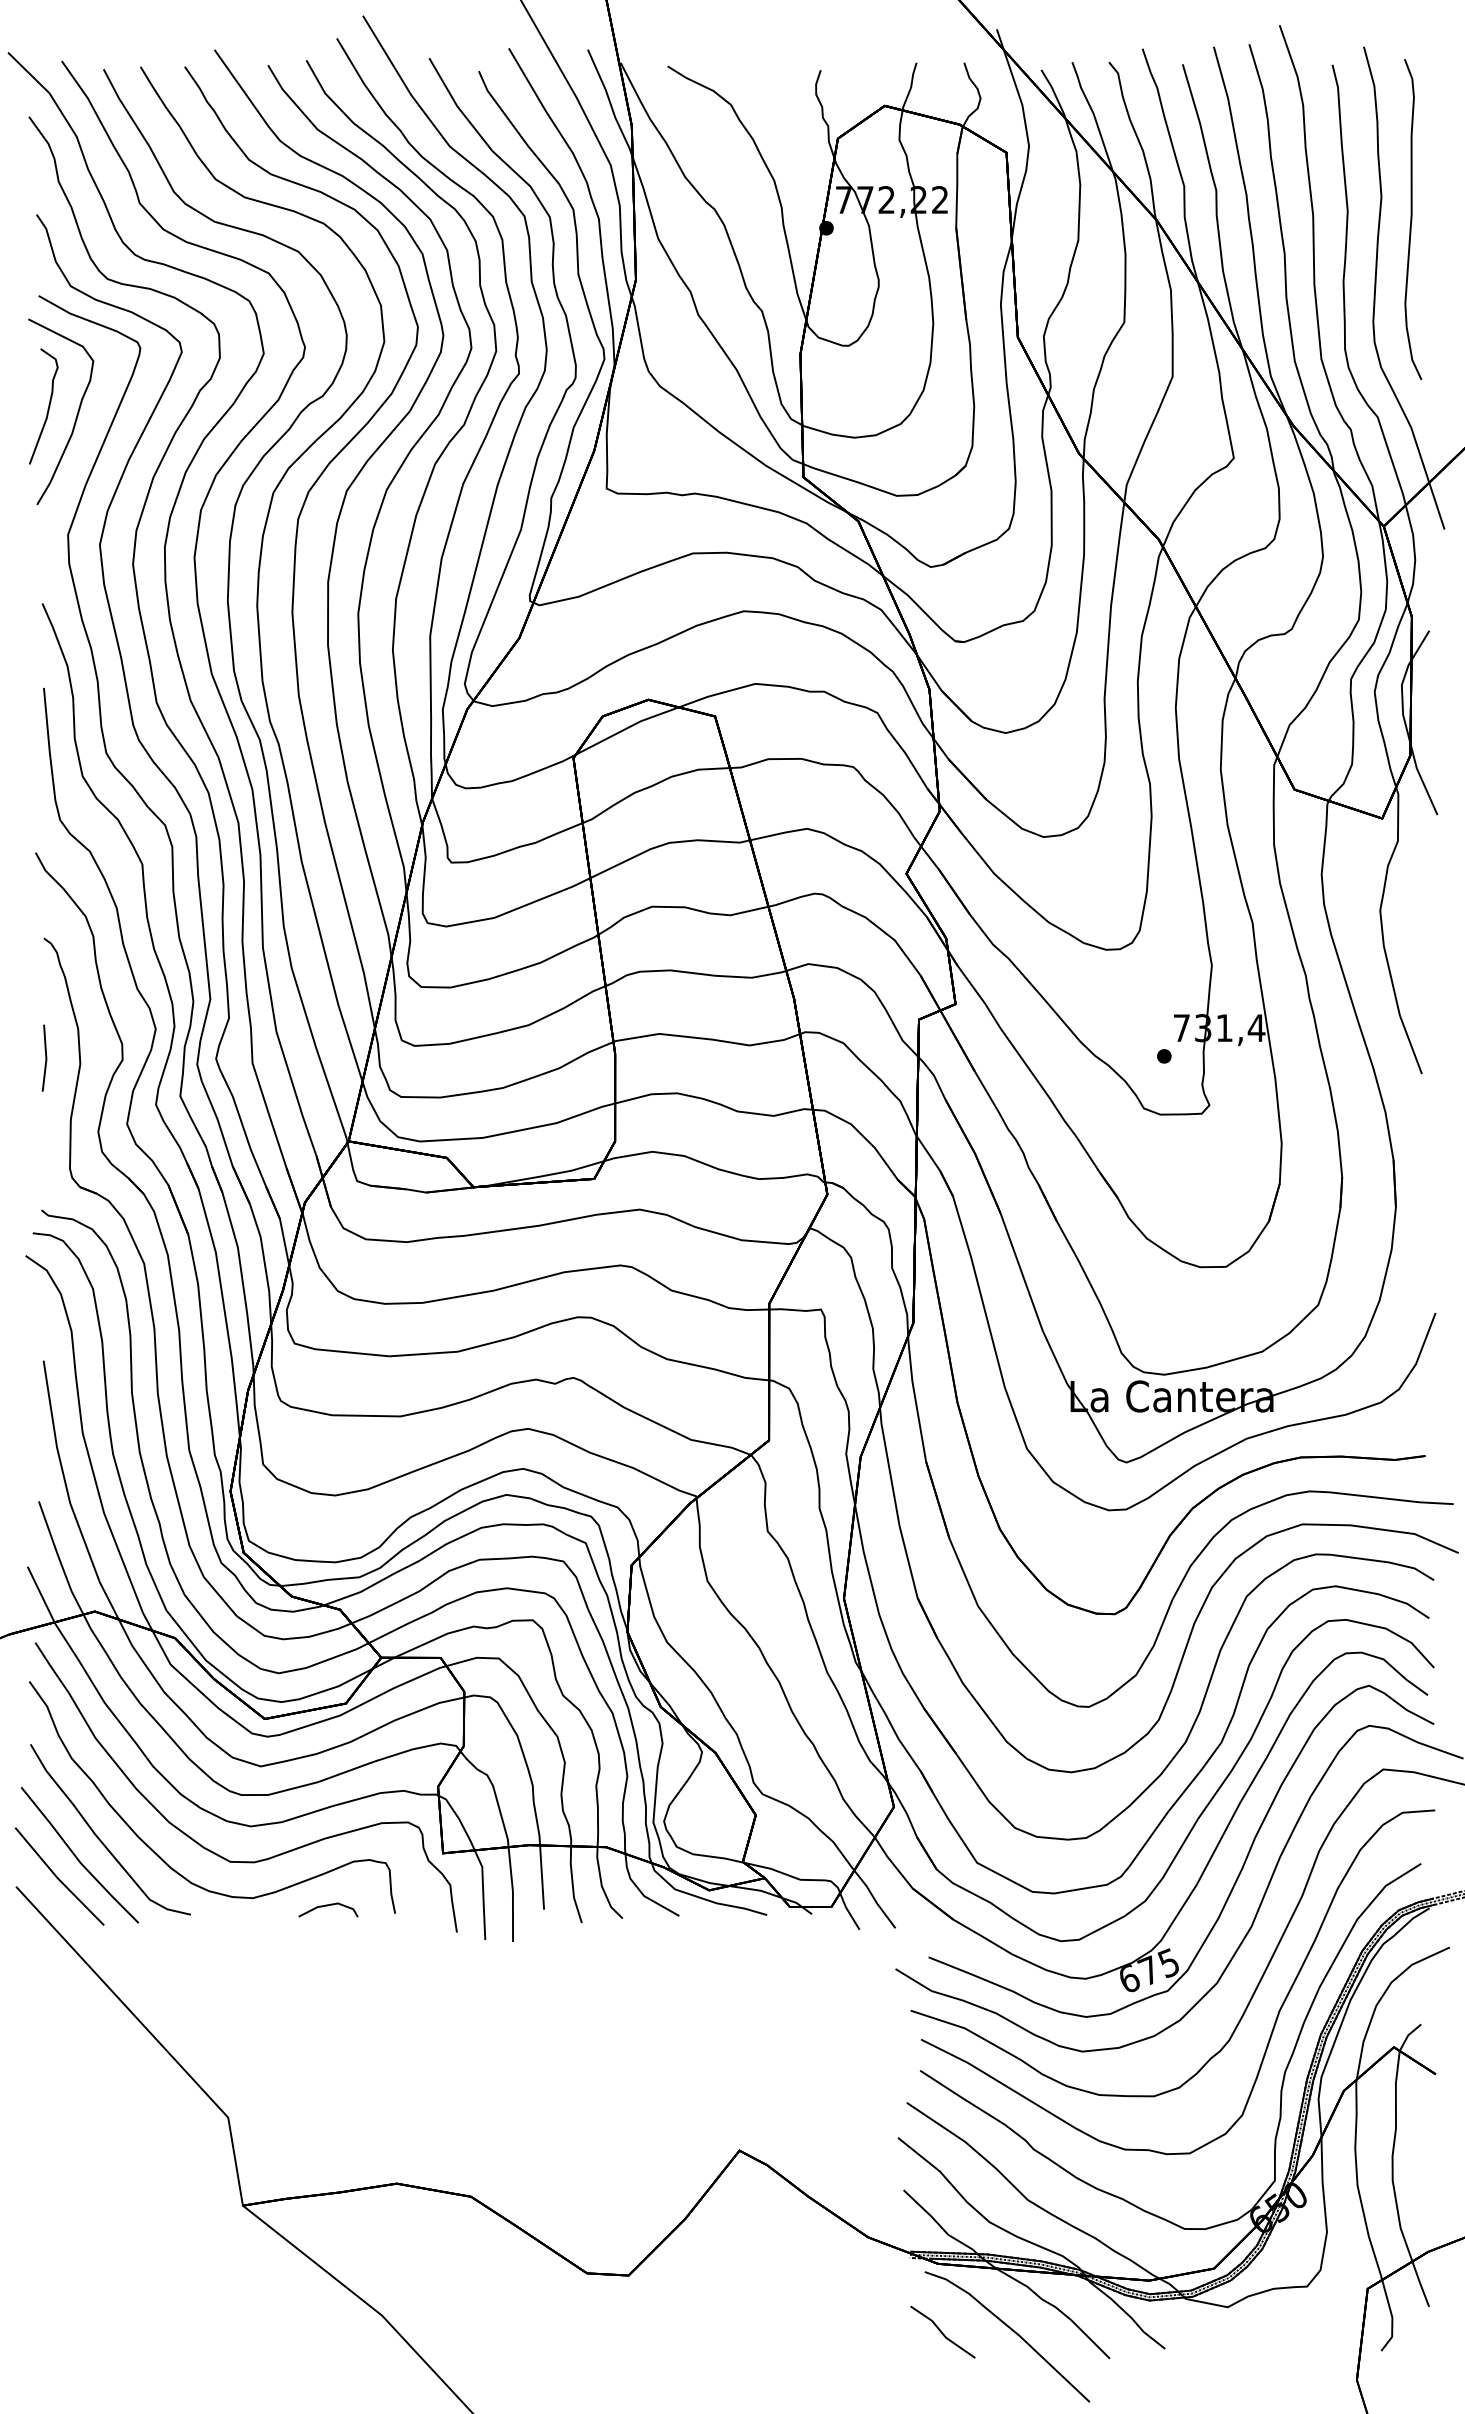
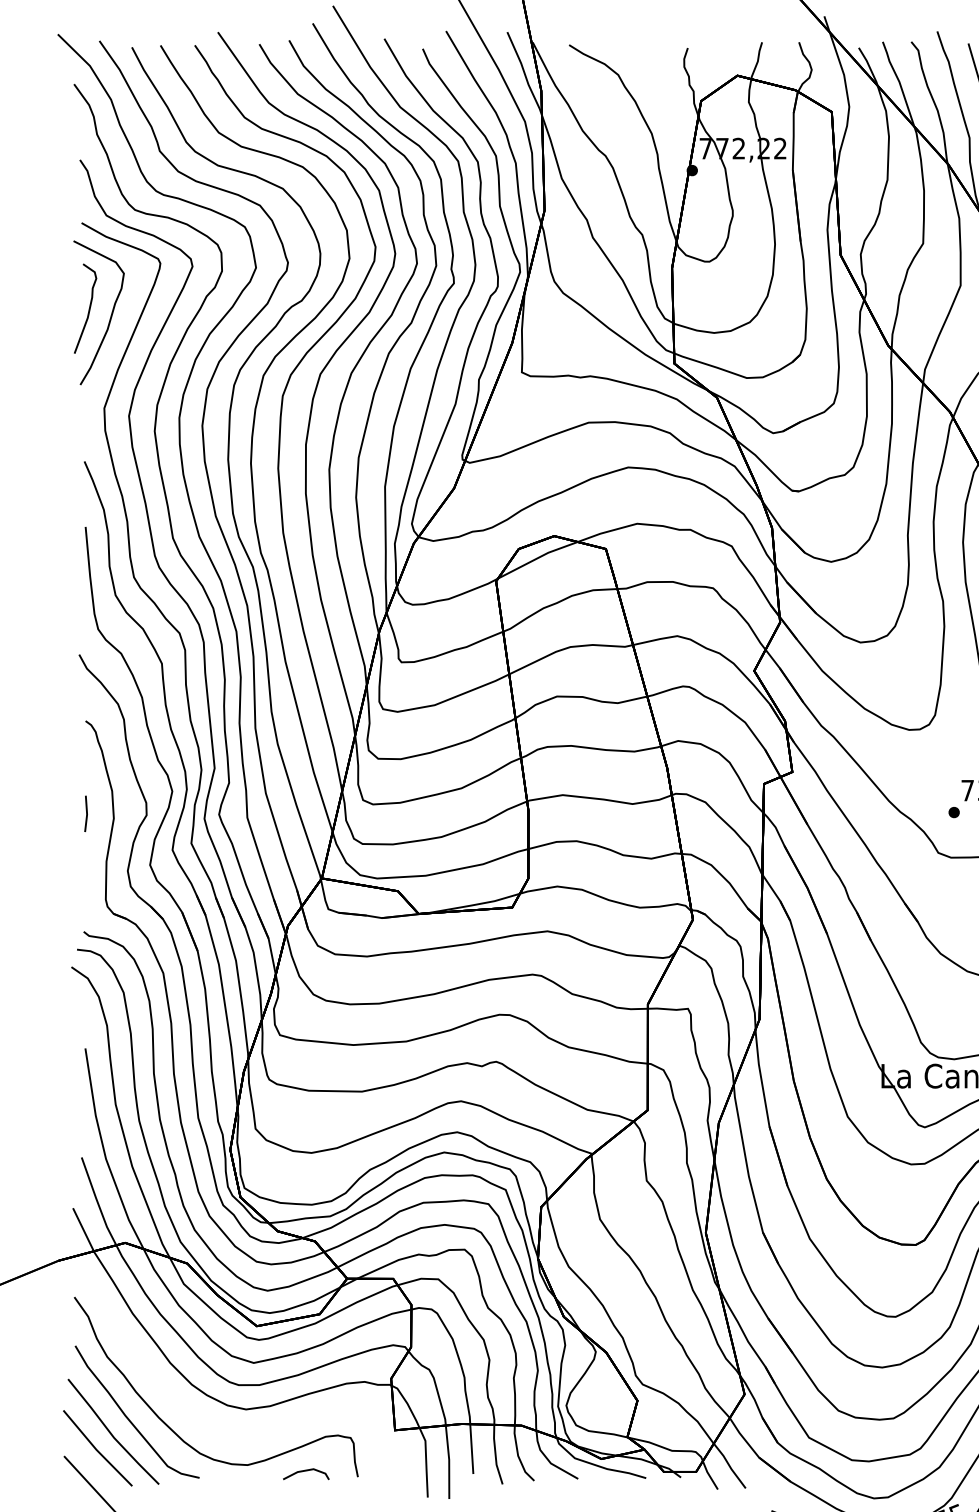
part: (44, 1057) -> (86, 813), size x0.7
part: (213, 1851) -> (217, 1428), removed

